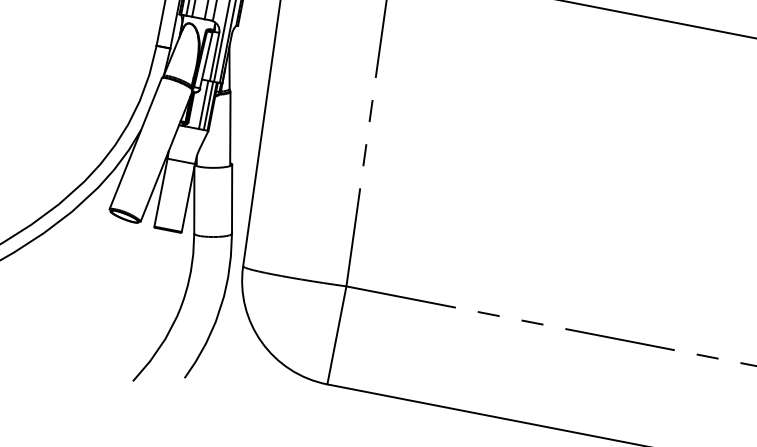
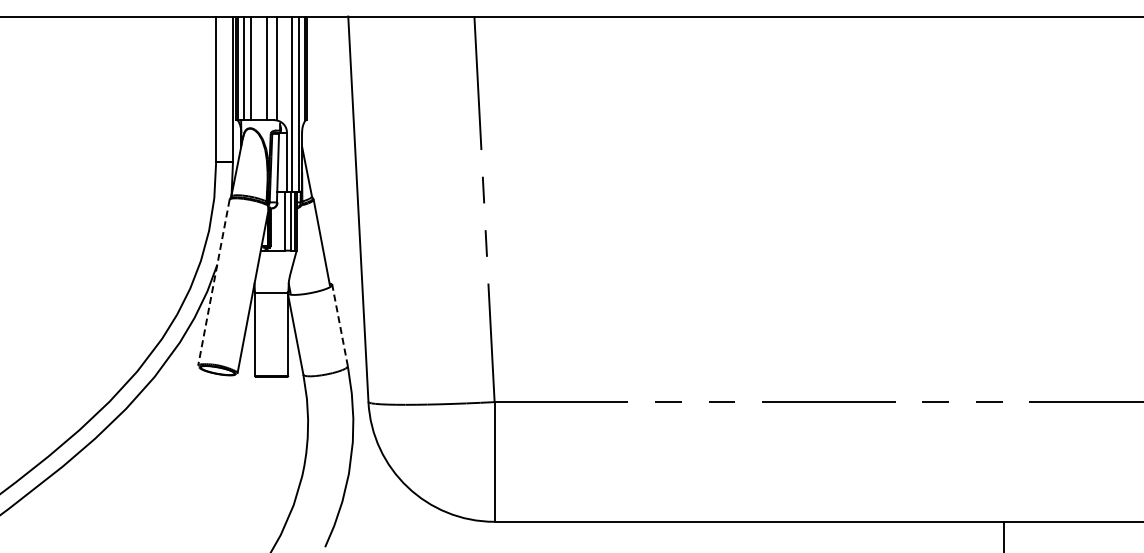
line: (135, 144) -> (213, 283), solid -> dashed
line: (231, 198) -> (339, 325), solid -> dashed

